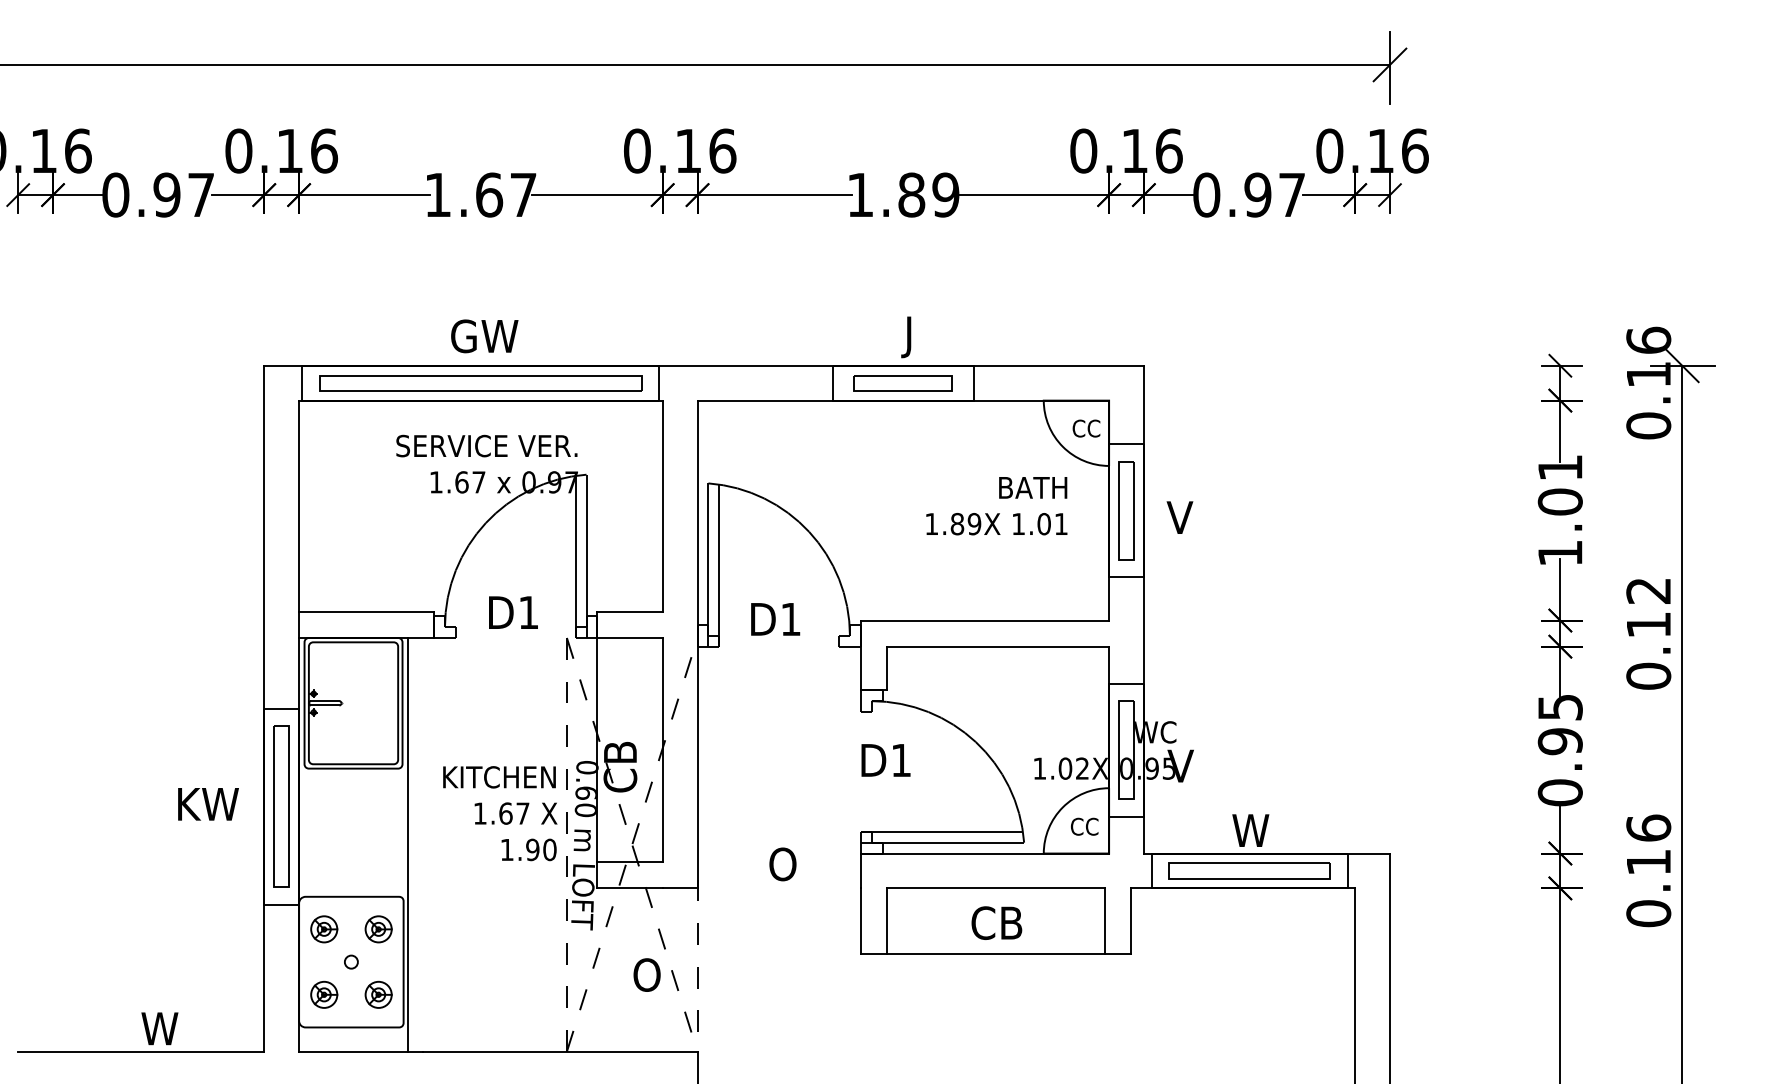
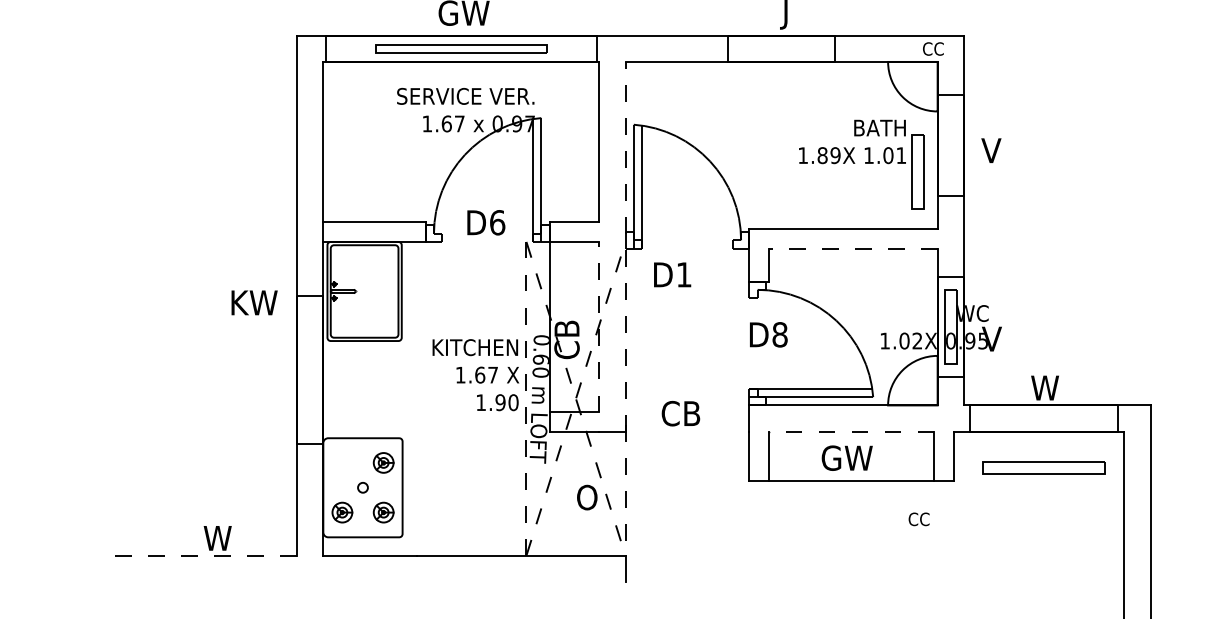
part: (480, 383) -> (460, 48), size x0.7
part: (902, 383) -> (780, 48), removed
text: (1086, 428) -> (933, 48), moved
part: (1126, 510) -> (918, 171), moved
text: (529, 612) -> (498, 222), D1 -> D6
text: (775, 619) -> (672, 274), moved
line: (697, 644) -> (625, 246), solid -> dashed
line: (997, 646) -> (853, 248), solid -> dashed
line: (662, 749) -> (598, 326), solid -> dashed
text: (901, 760) -> (780, 334), D1 -> D8
text: (208, 804) -> (254, 303), moved
part: (281, 806) -> (309, 369), removed
text: (1084, 826) -> (918, 519), moved
line: (407, 844) -> (405, 398), removed
text: (770, 864) -> (680, 413), O -> CB
part: (1249, 870) -> (1044, 467), moved
line: (995, 888) -> (851, 431), solid -> dashed
text: (989, 923) -> (846, 458), CB -> GW
part: (324, 929) -> (342, 463), removed
line: (140, 1051) -> (203, 555), solid -> dashed

